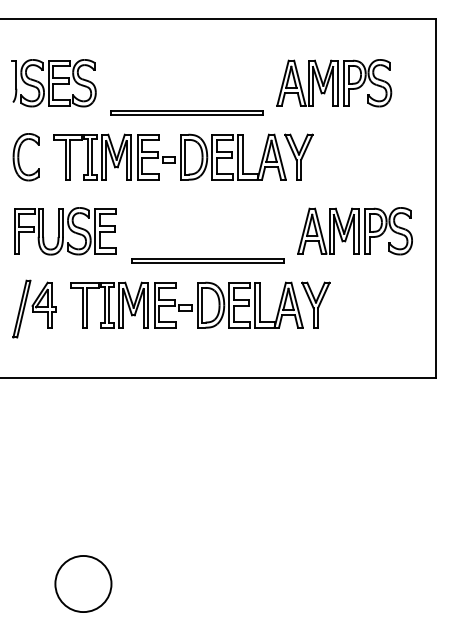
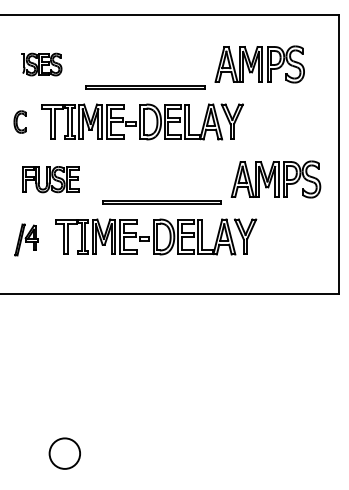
part: (53, 83) -> (41, 64), size x0.6
part: (25, 157) -> (19, 122), size x0.6
part: (65, 231) -> (50, 179), size x0.7
part: (34, 308) -> (26, 239), size x0.7
circle: (83, 583) -> (64, 453), size x0.7

